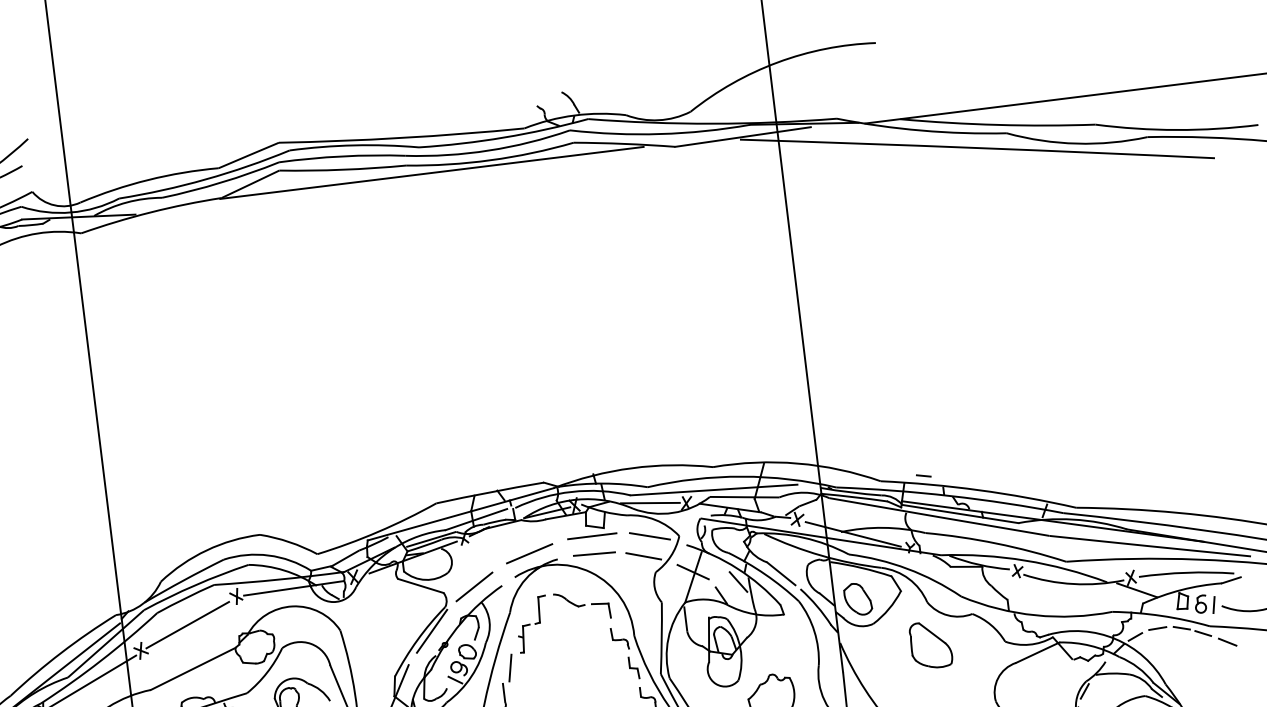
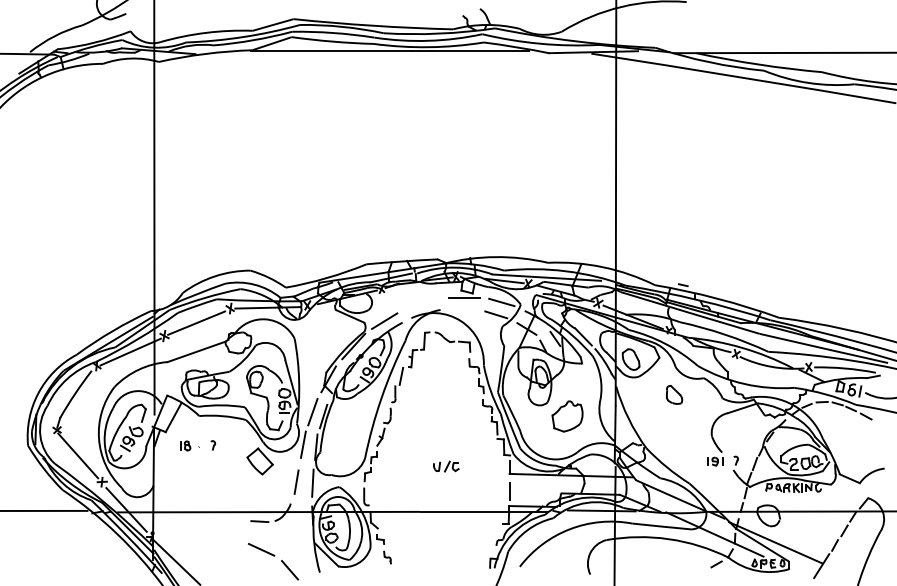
line: (528, 552) -> (422, 303), removed
line: (594, 554) -> (464, 309), removed
part: (930, 644) -> (674, 394), size x0.6

